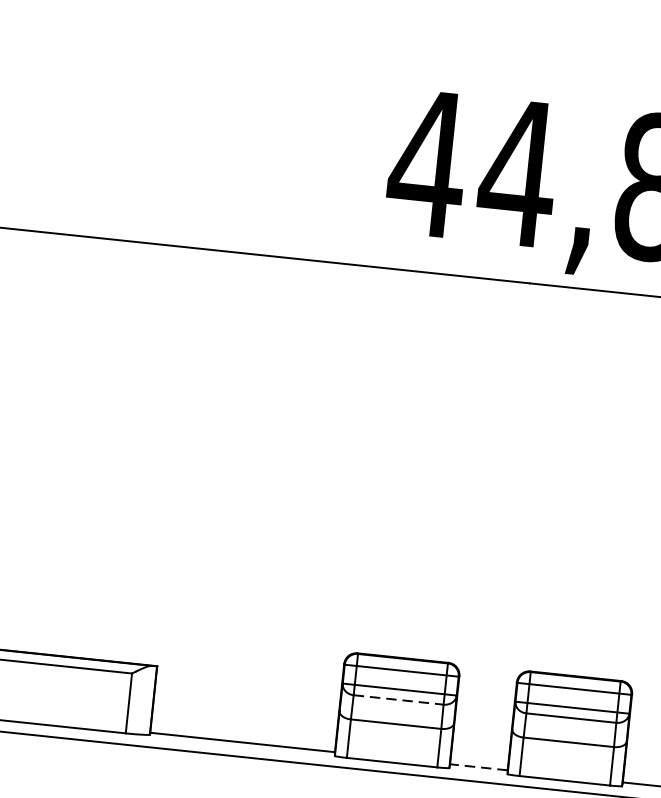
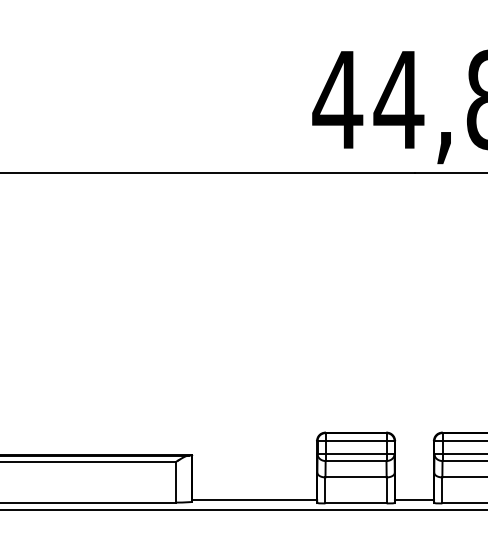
line: (399, 700) -> (356, 461), dashed -> solid
line: (478, 767) -> (414, 500), dashed -> solid

